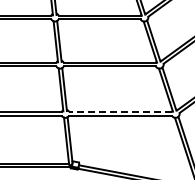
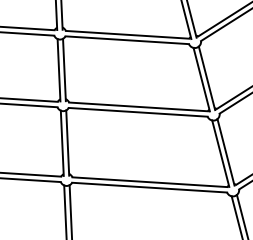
line: (119, 111) -> (148, 181), dashed -> solid

